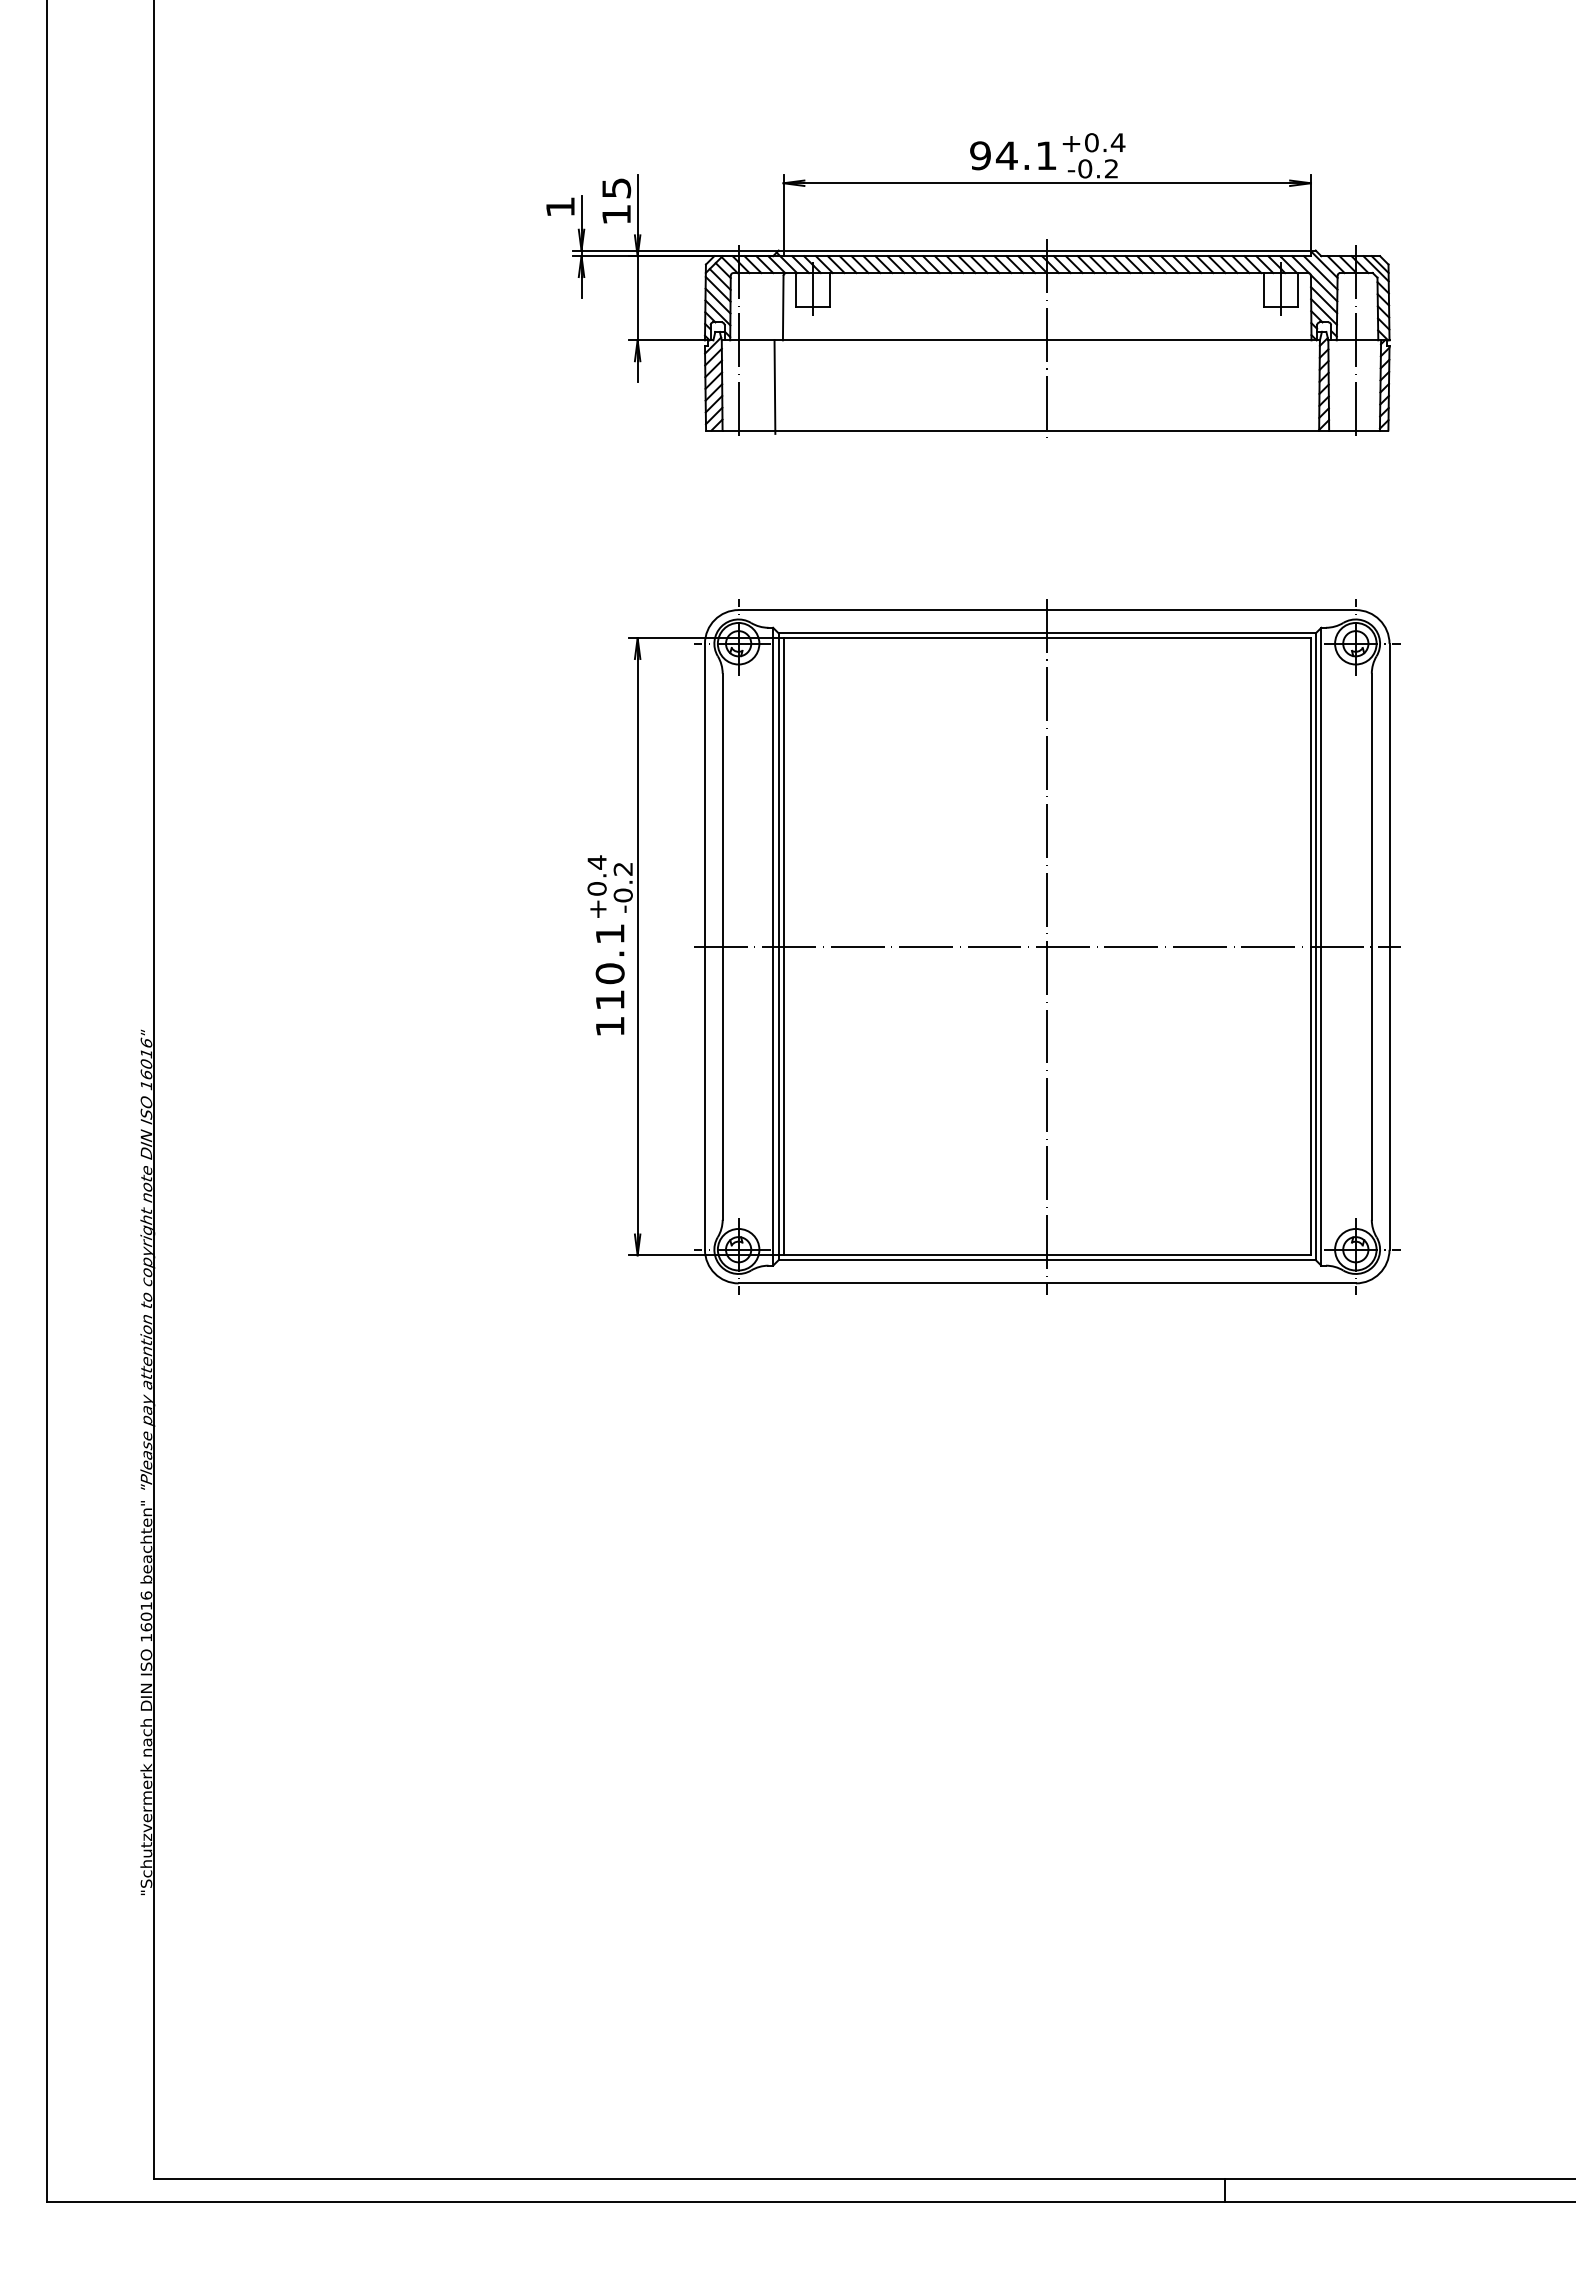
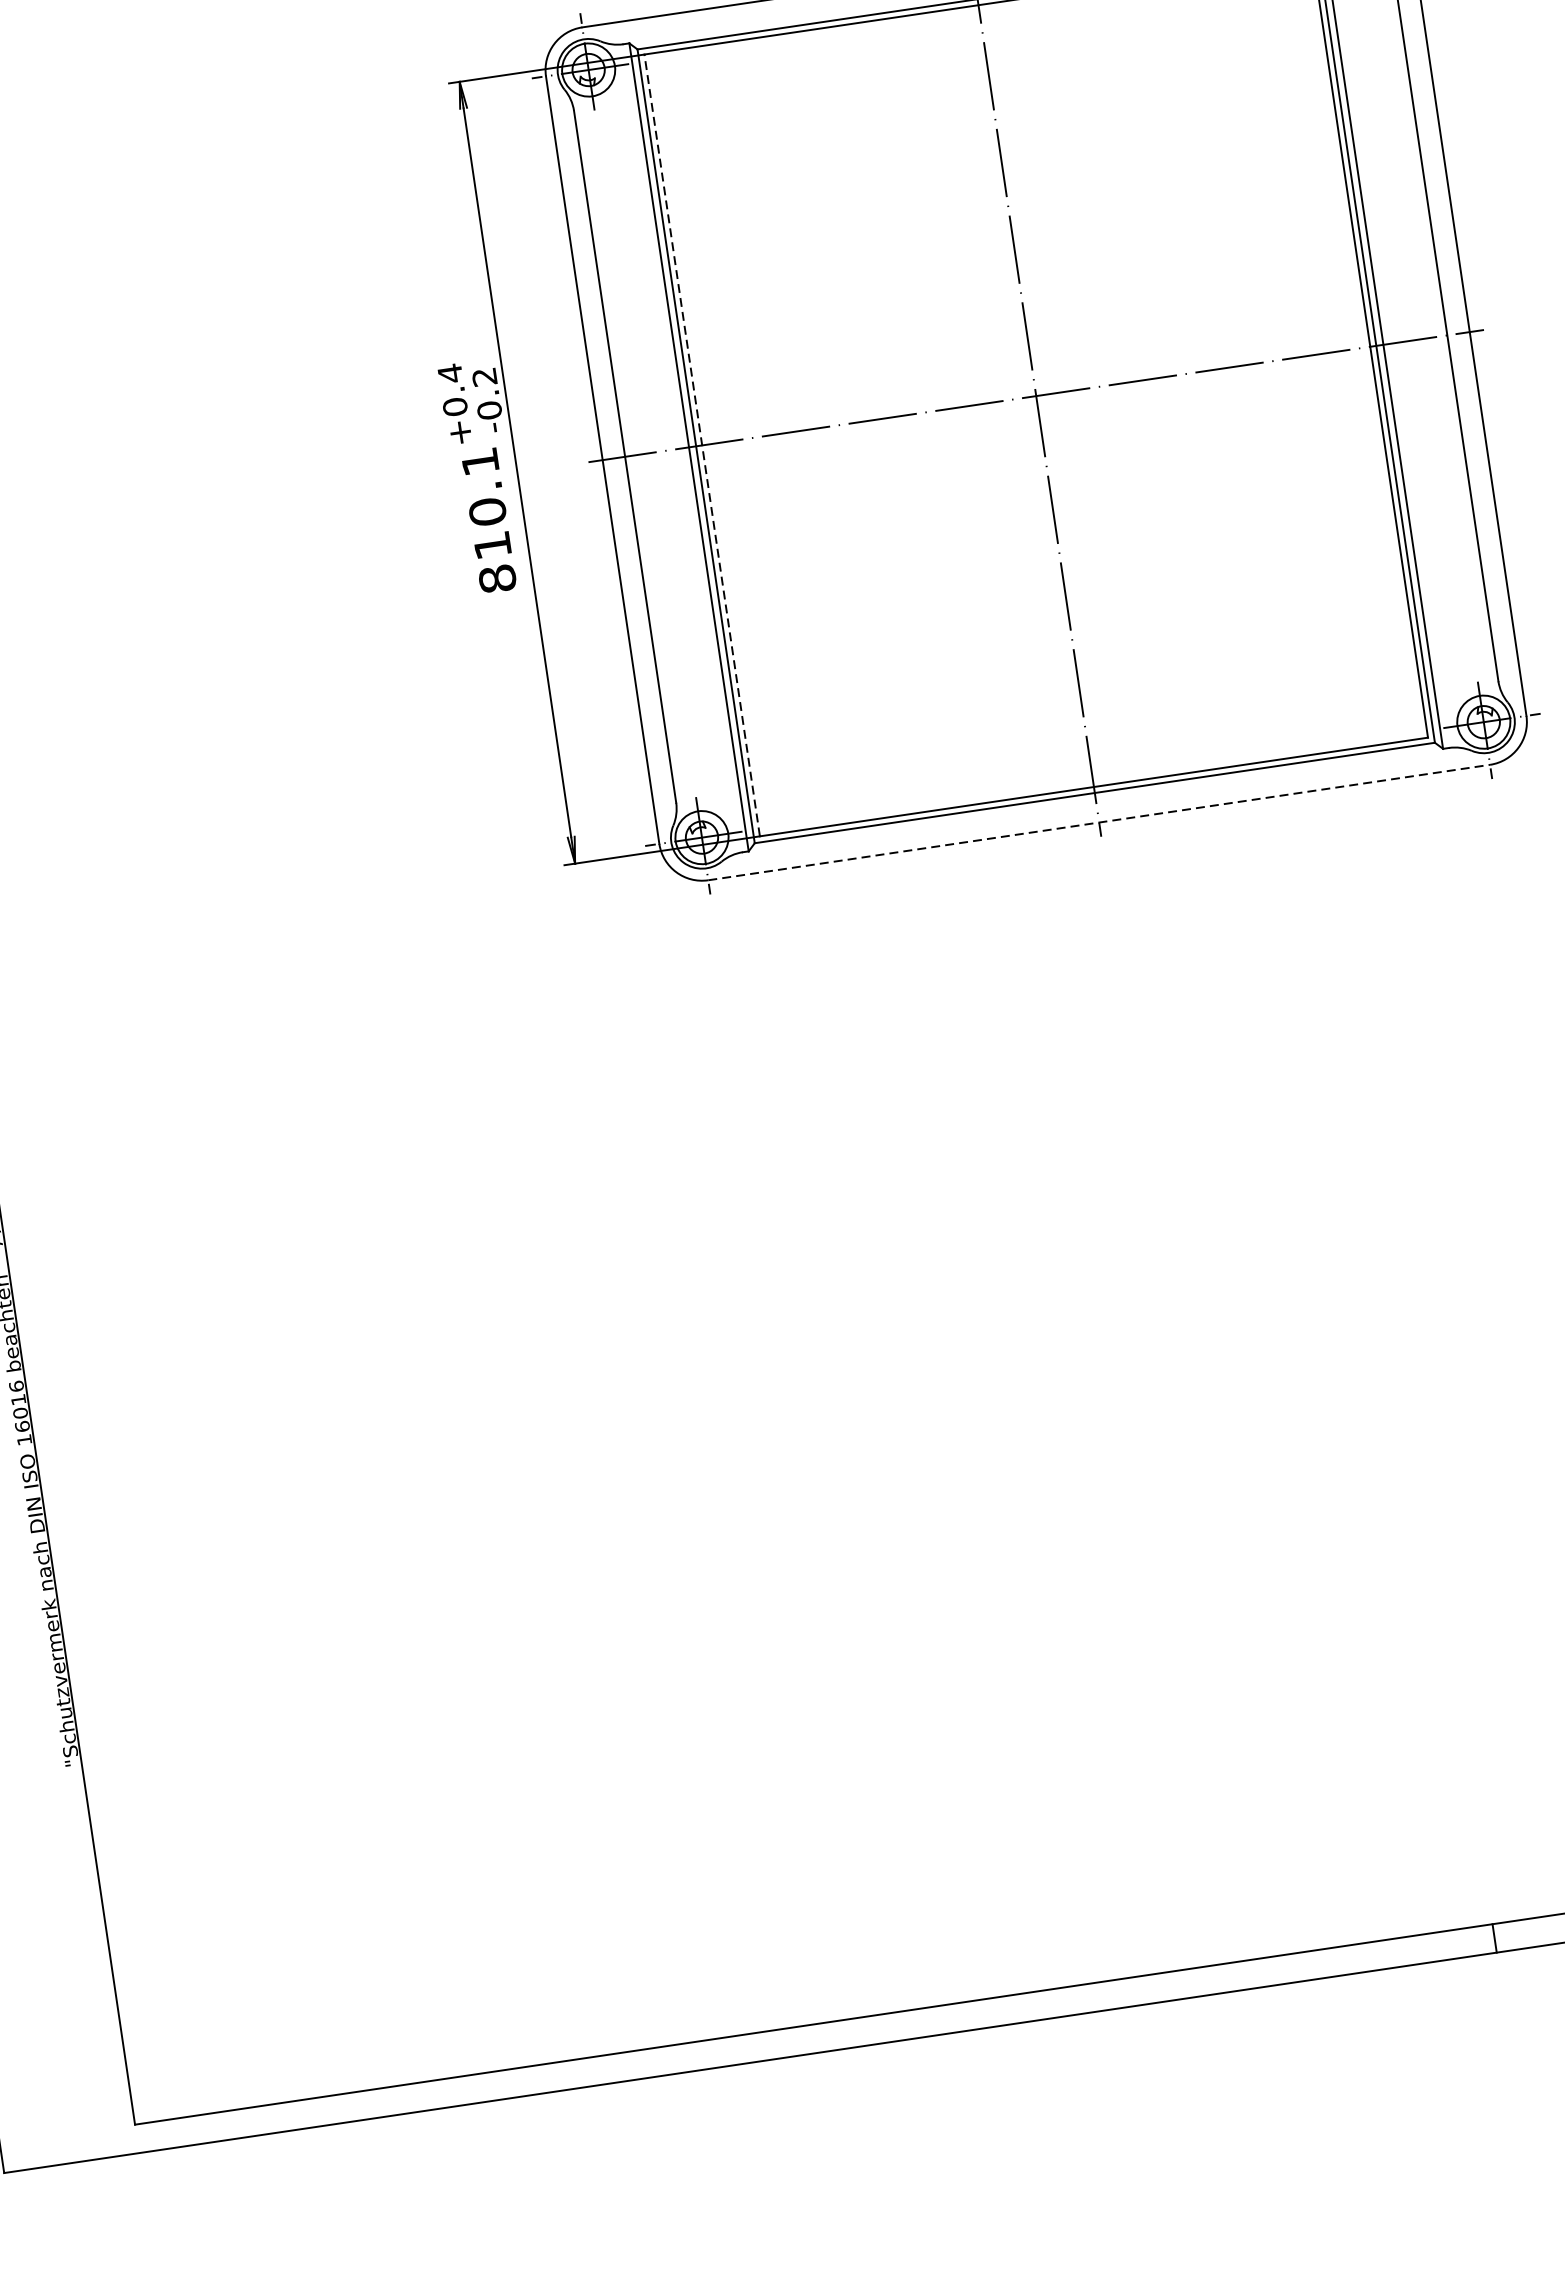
line: (783, 946) -> (702, 445), solid -> dashed
text: (609, 1026) -> (496, 579), 110.1 -> 810.1
line: (1047, 1283) -> (1099, 822), solid -> dashed

